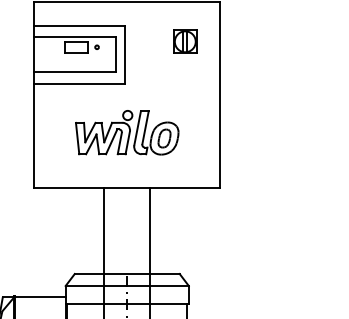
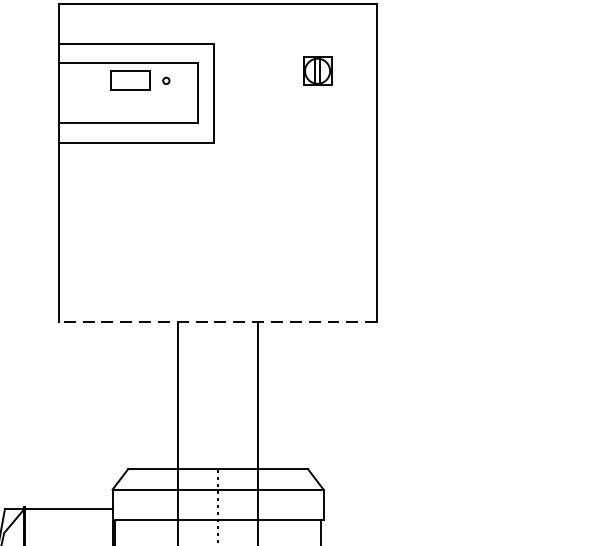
part: (185, 41) -> (317, 70), size x0.7
part: (127, 132) -> (218, 226), removed
line: (127, 188) -> (218, 322), solid -> dashed

